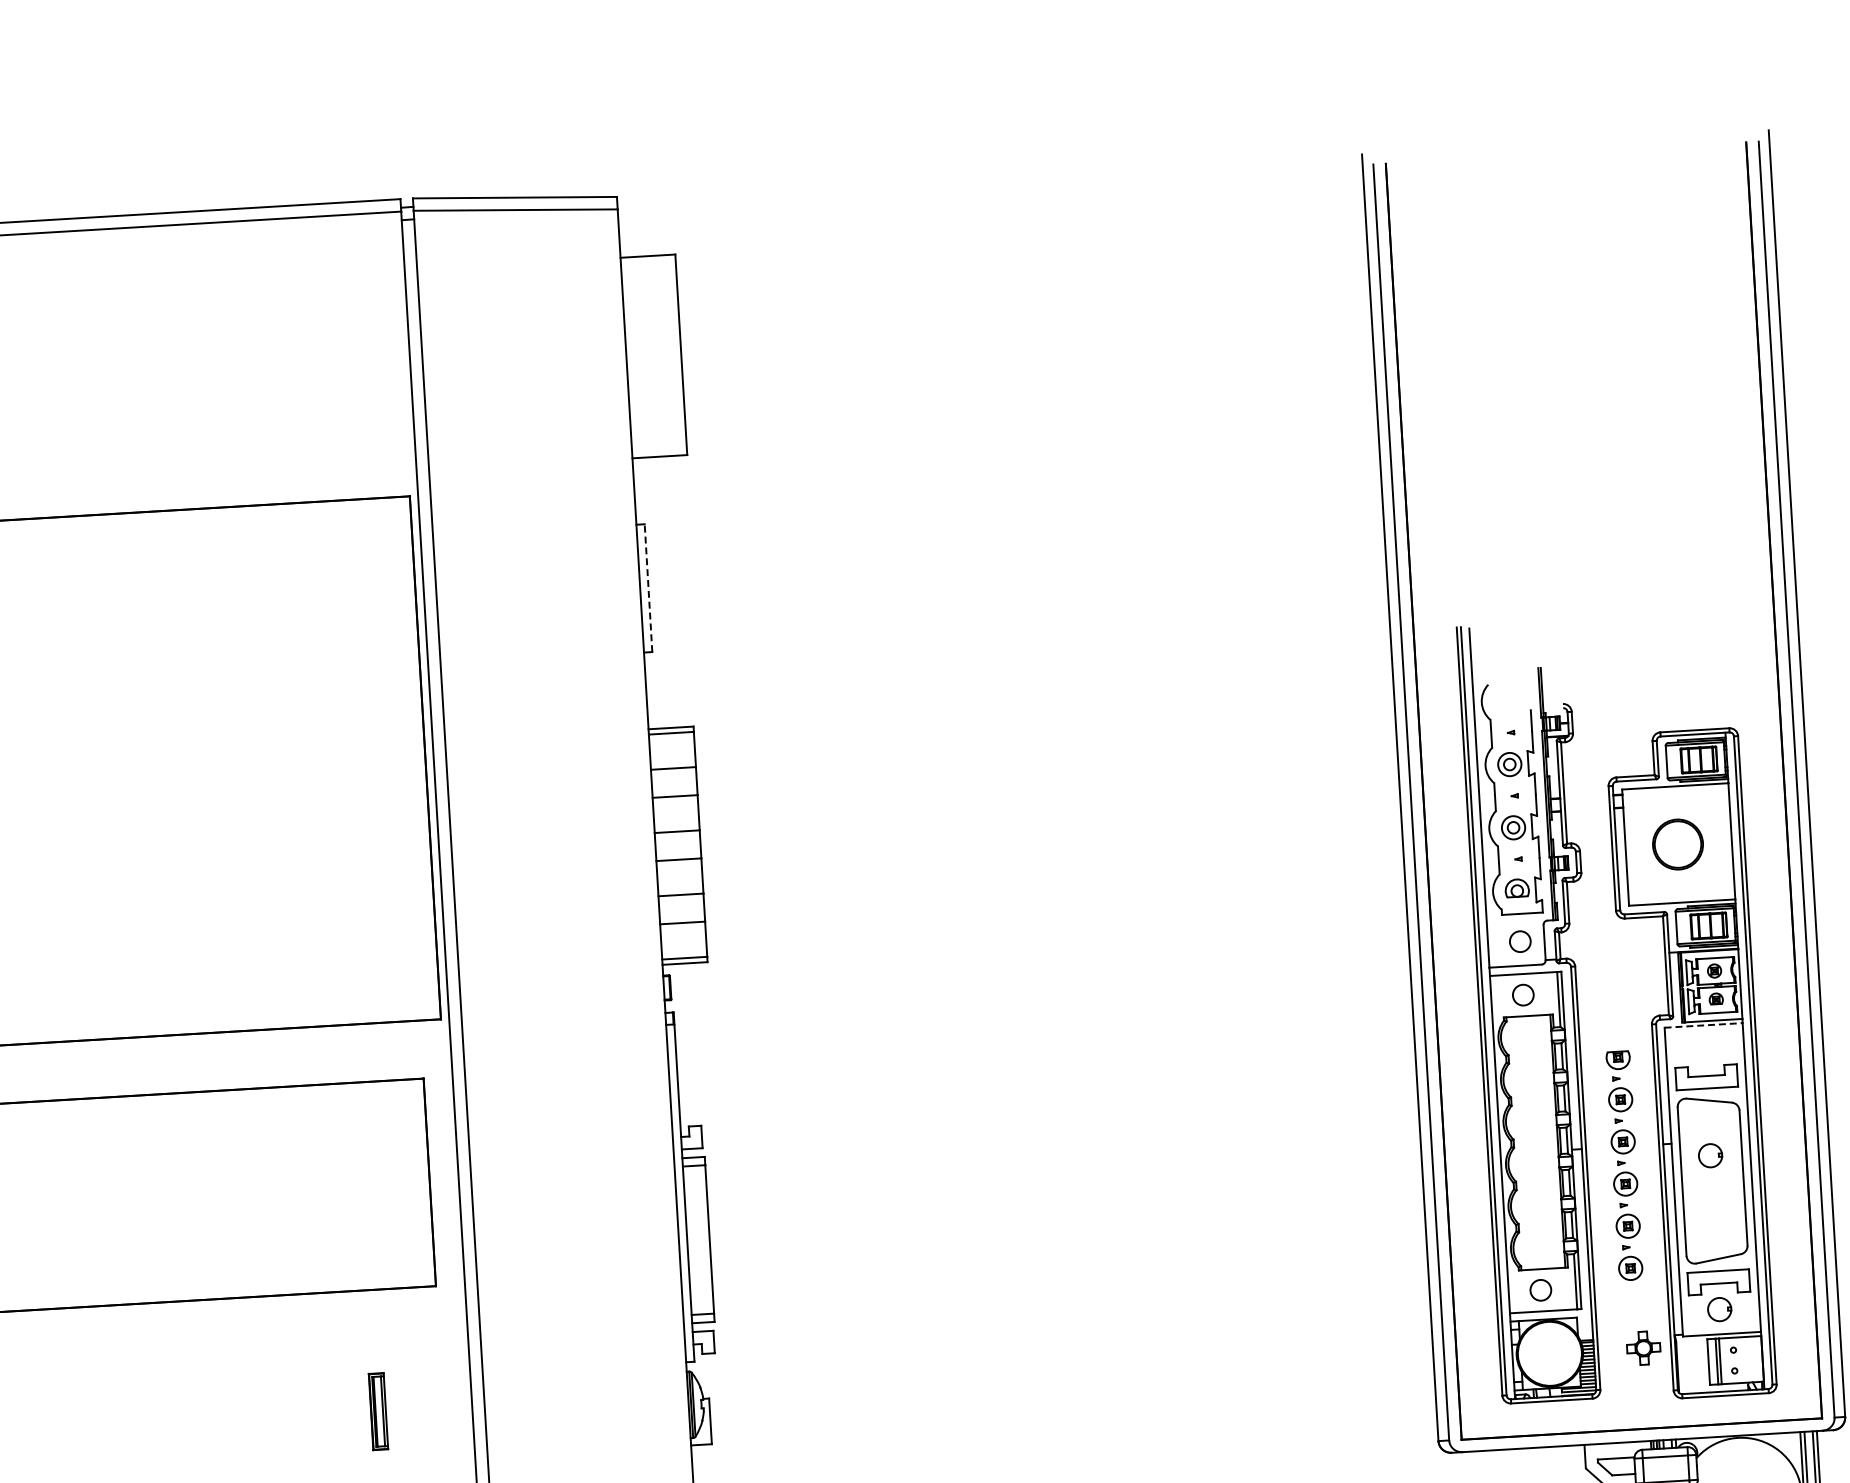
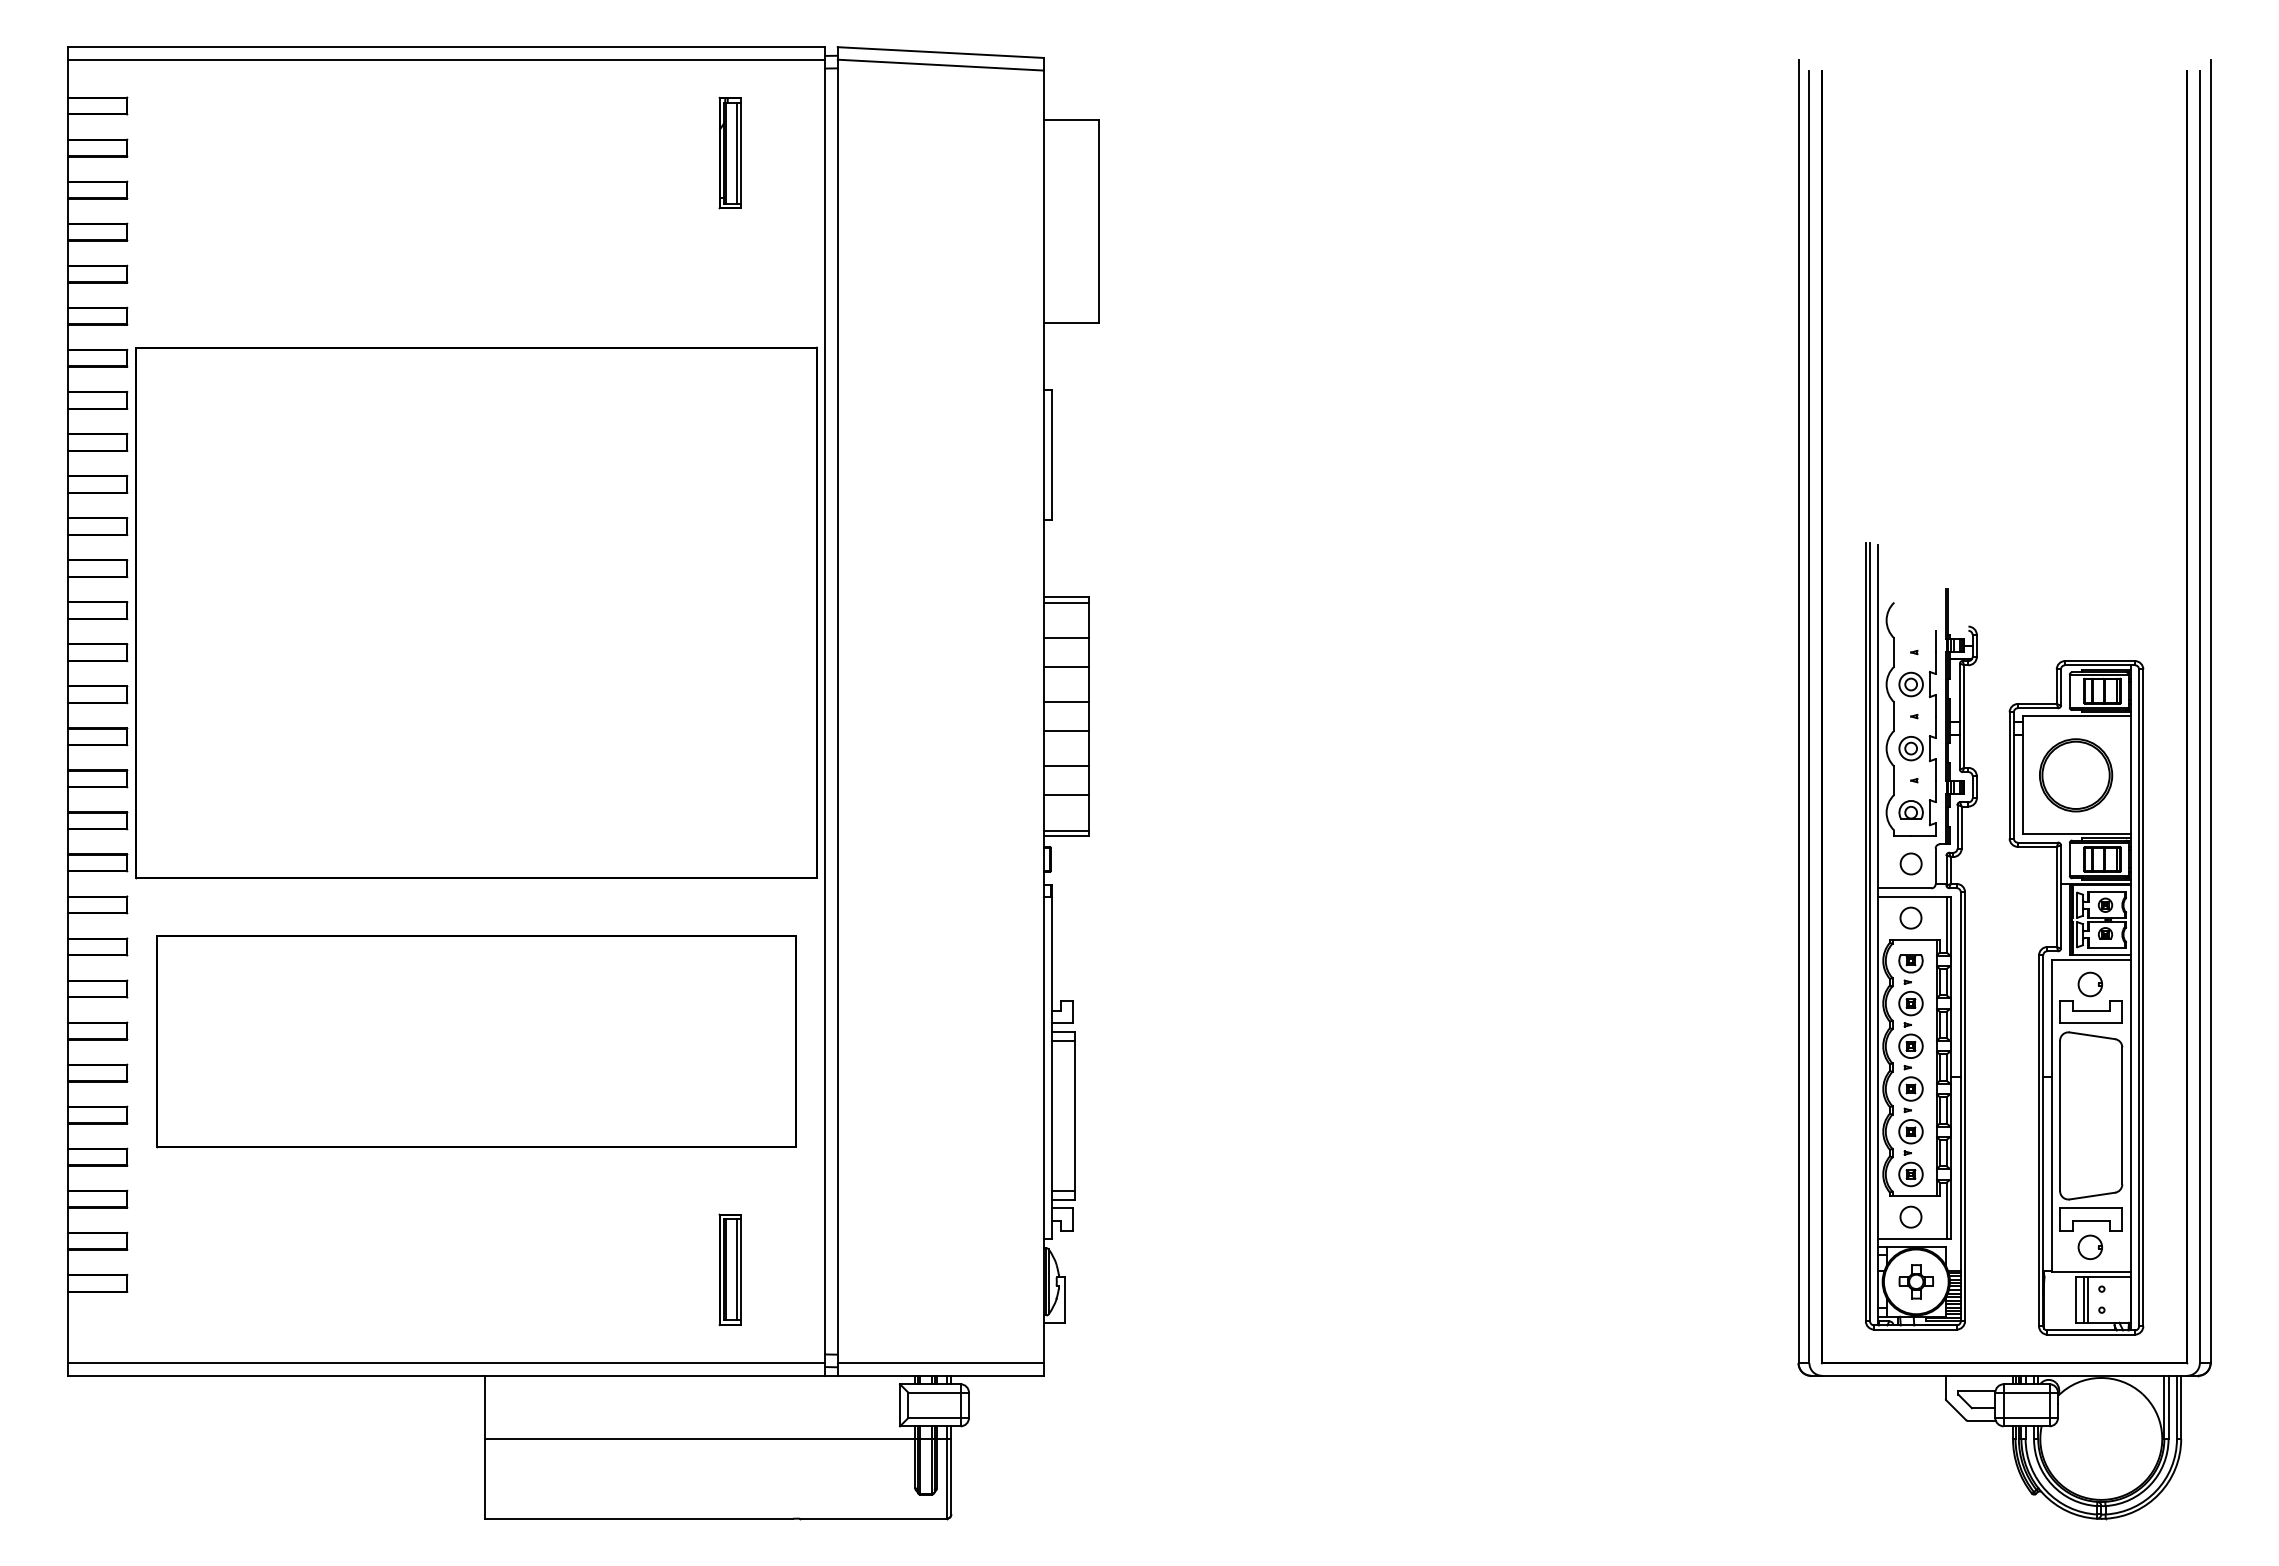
part: (312, 308) -> (729, 152), added
line: (648, 587) -> (1052, 454), dashed -> solid
part: (1678, 844) -> (2076, 775), size x1.43
line: (1703, 1025) -> (2091, 959), dashed -> solid
part: (1709, 1155) -> (2089, 984), moved
part: (1624, 1165) -> (1910, 1070), moved
part: (1642, 1347) -> (1915, 1281), moved
part: (377, 1411) -> (729, 1269), size x1.43

